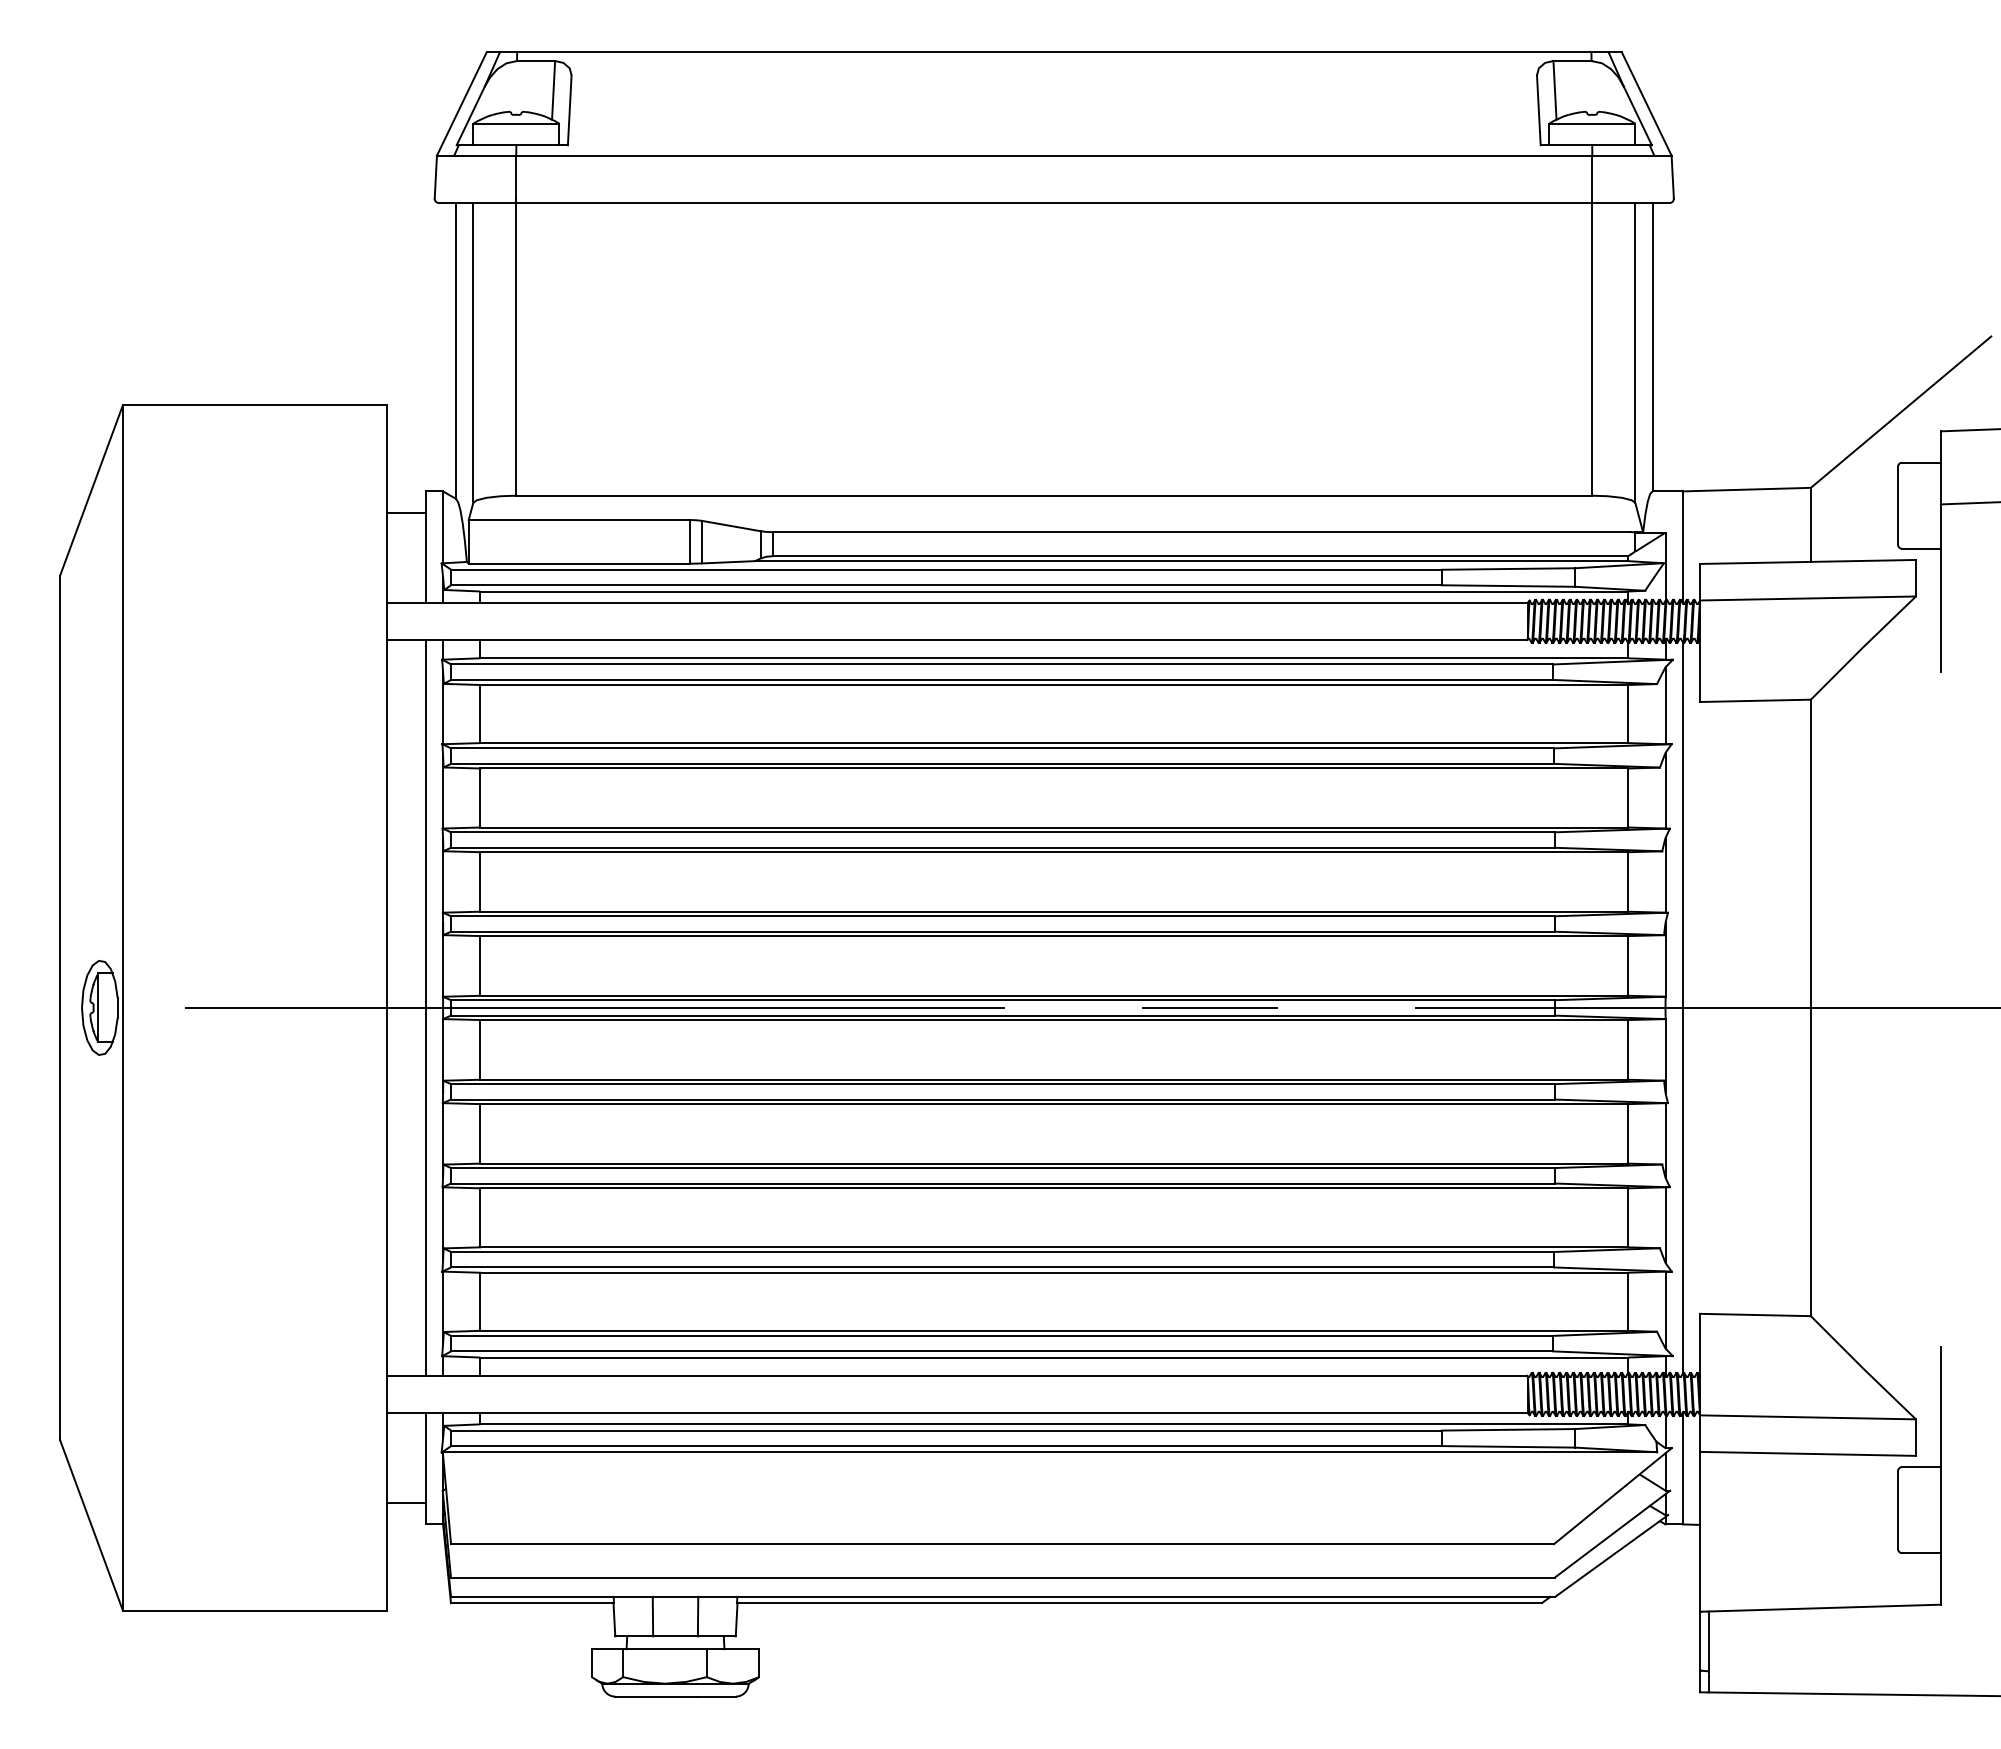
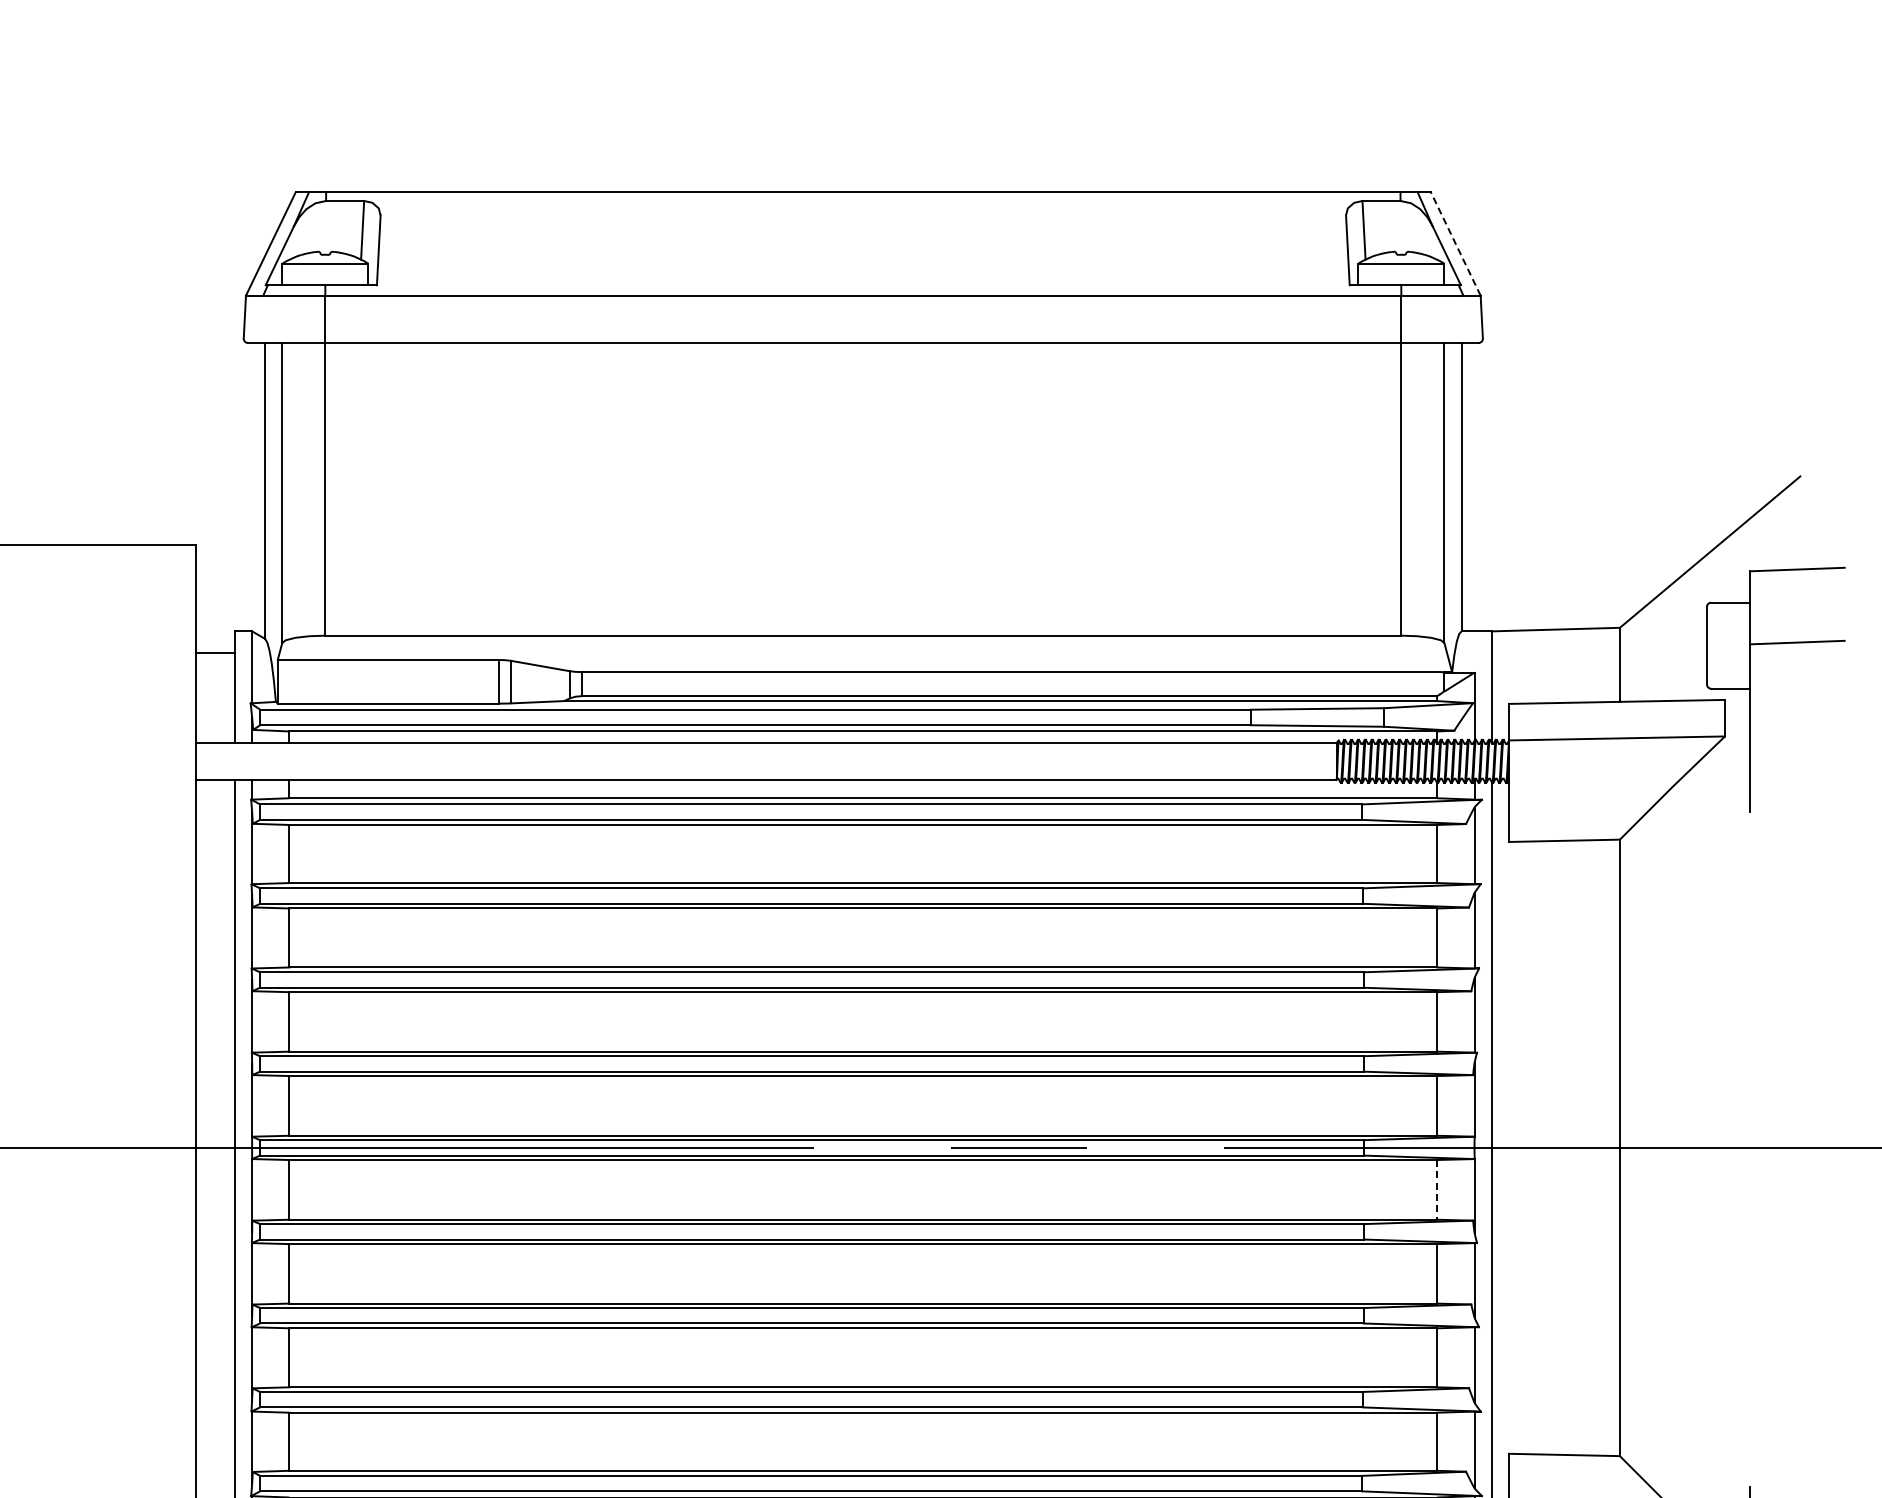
line: (1646, 103) -> (1455, 243), solid -> dashed
line: (1628, 1049) -> (1437, 1189), solid -> dashed

